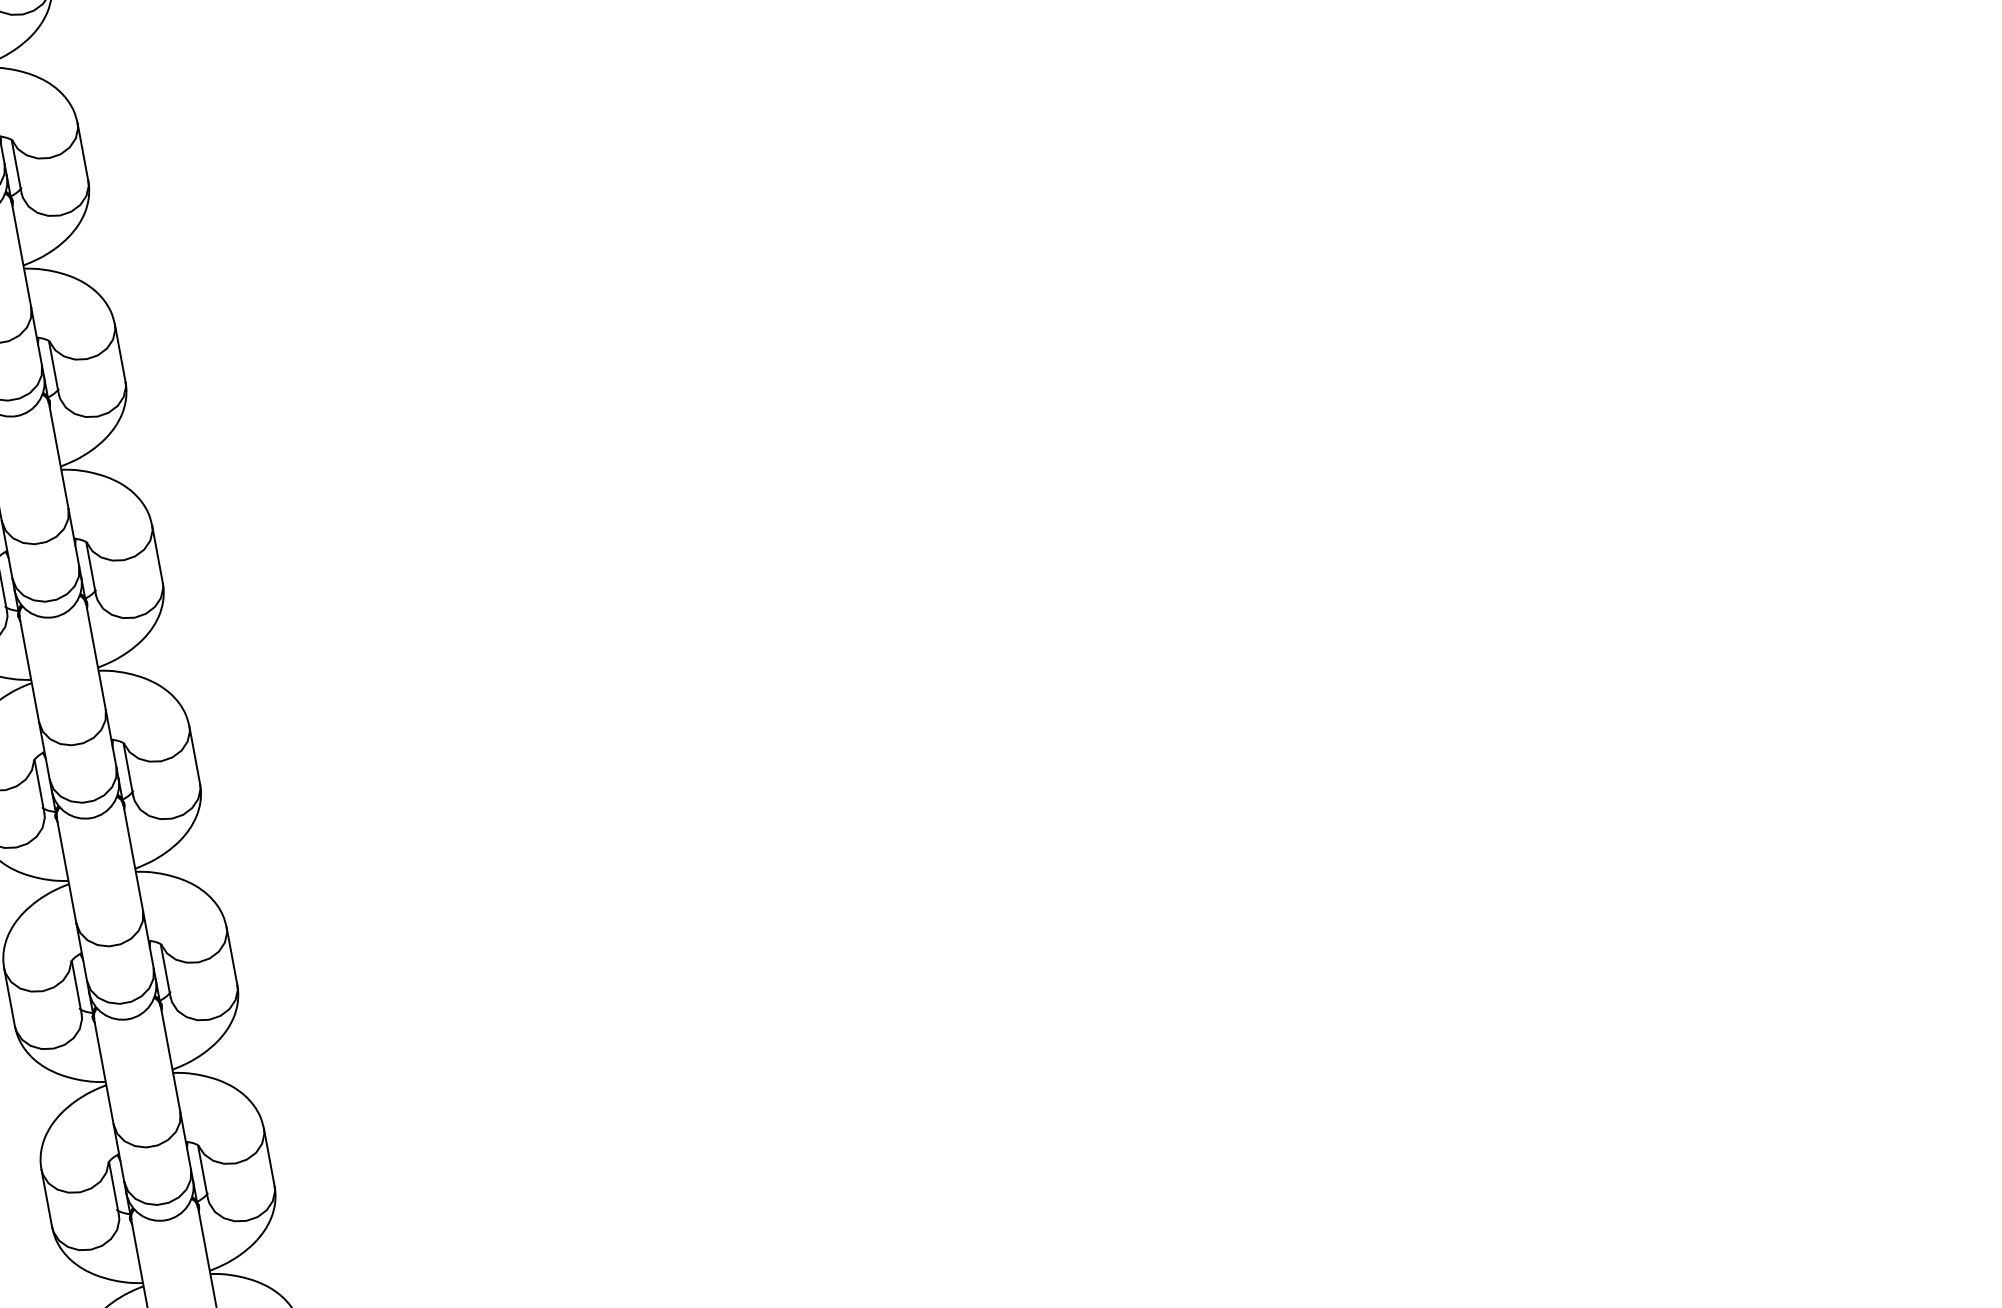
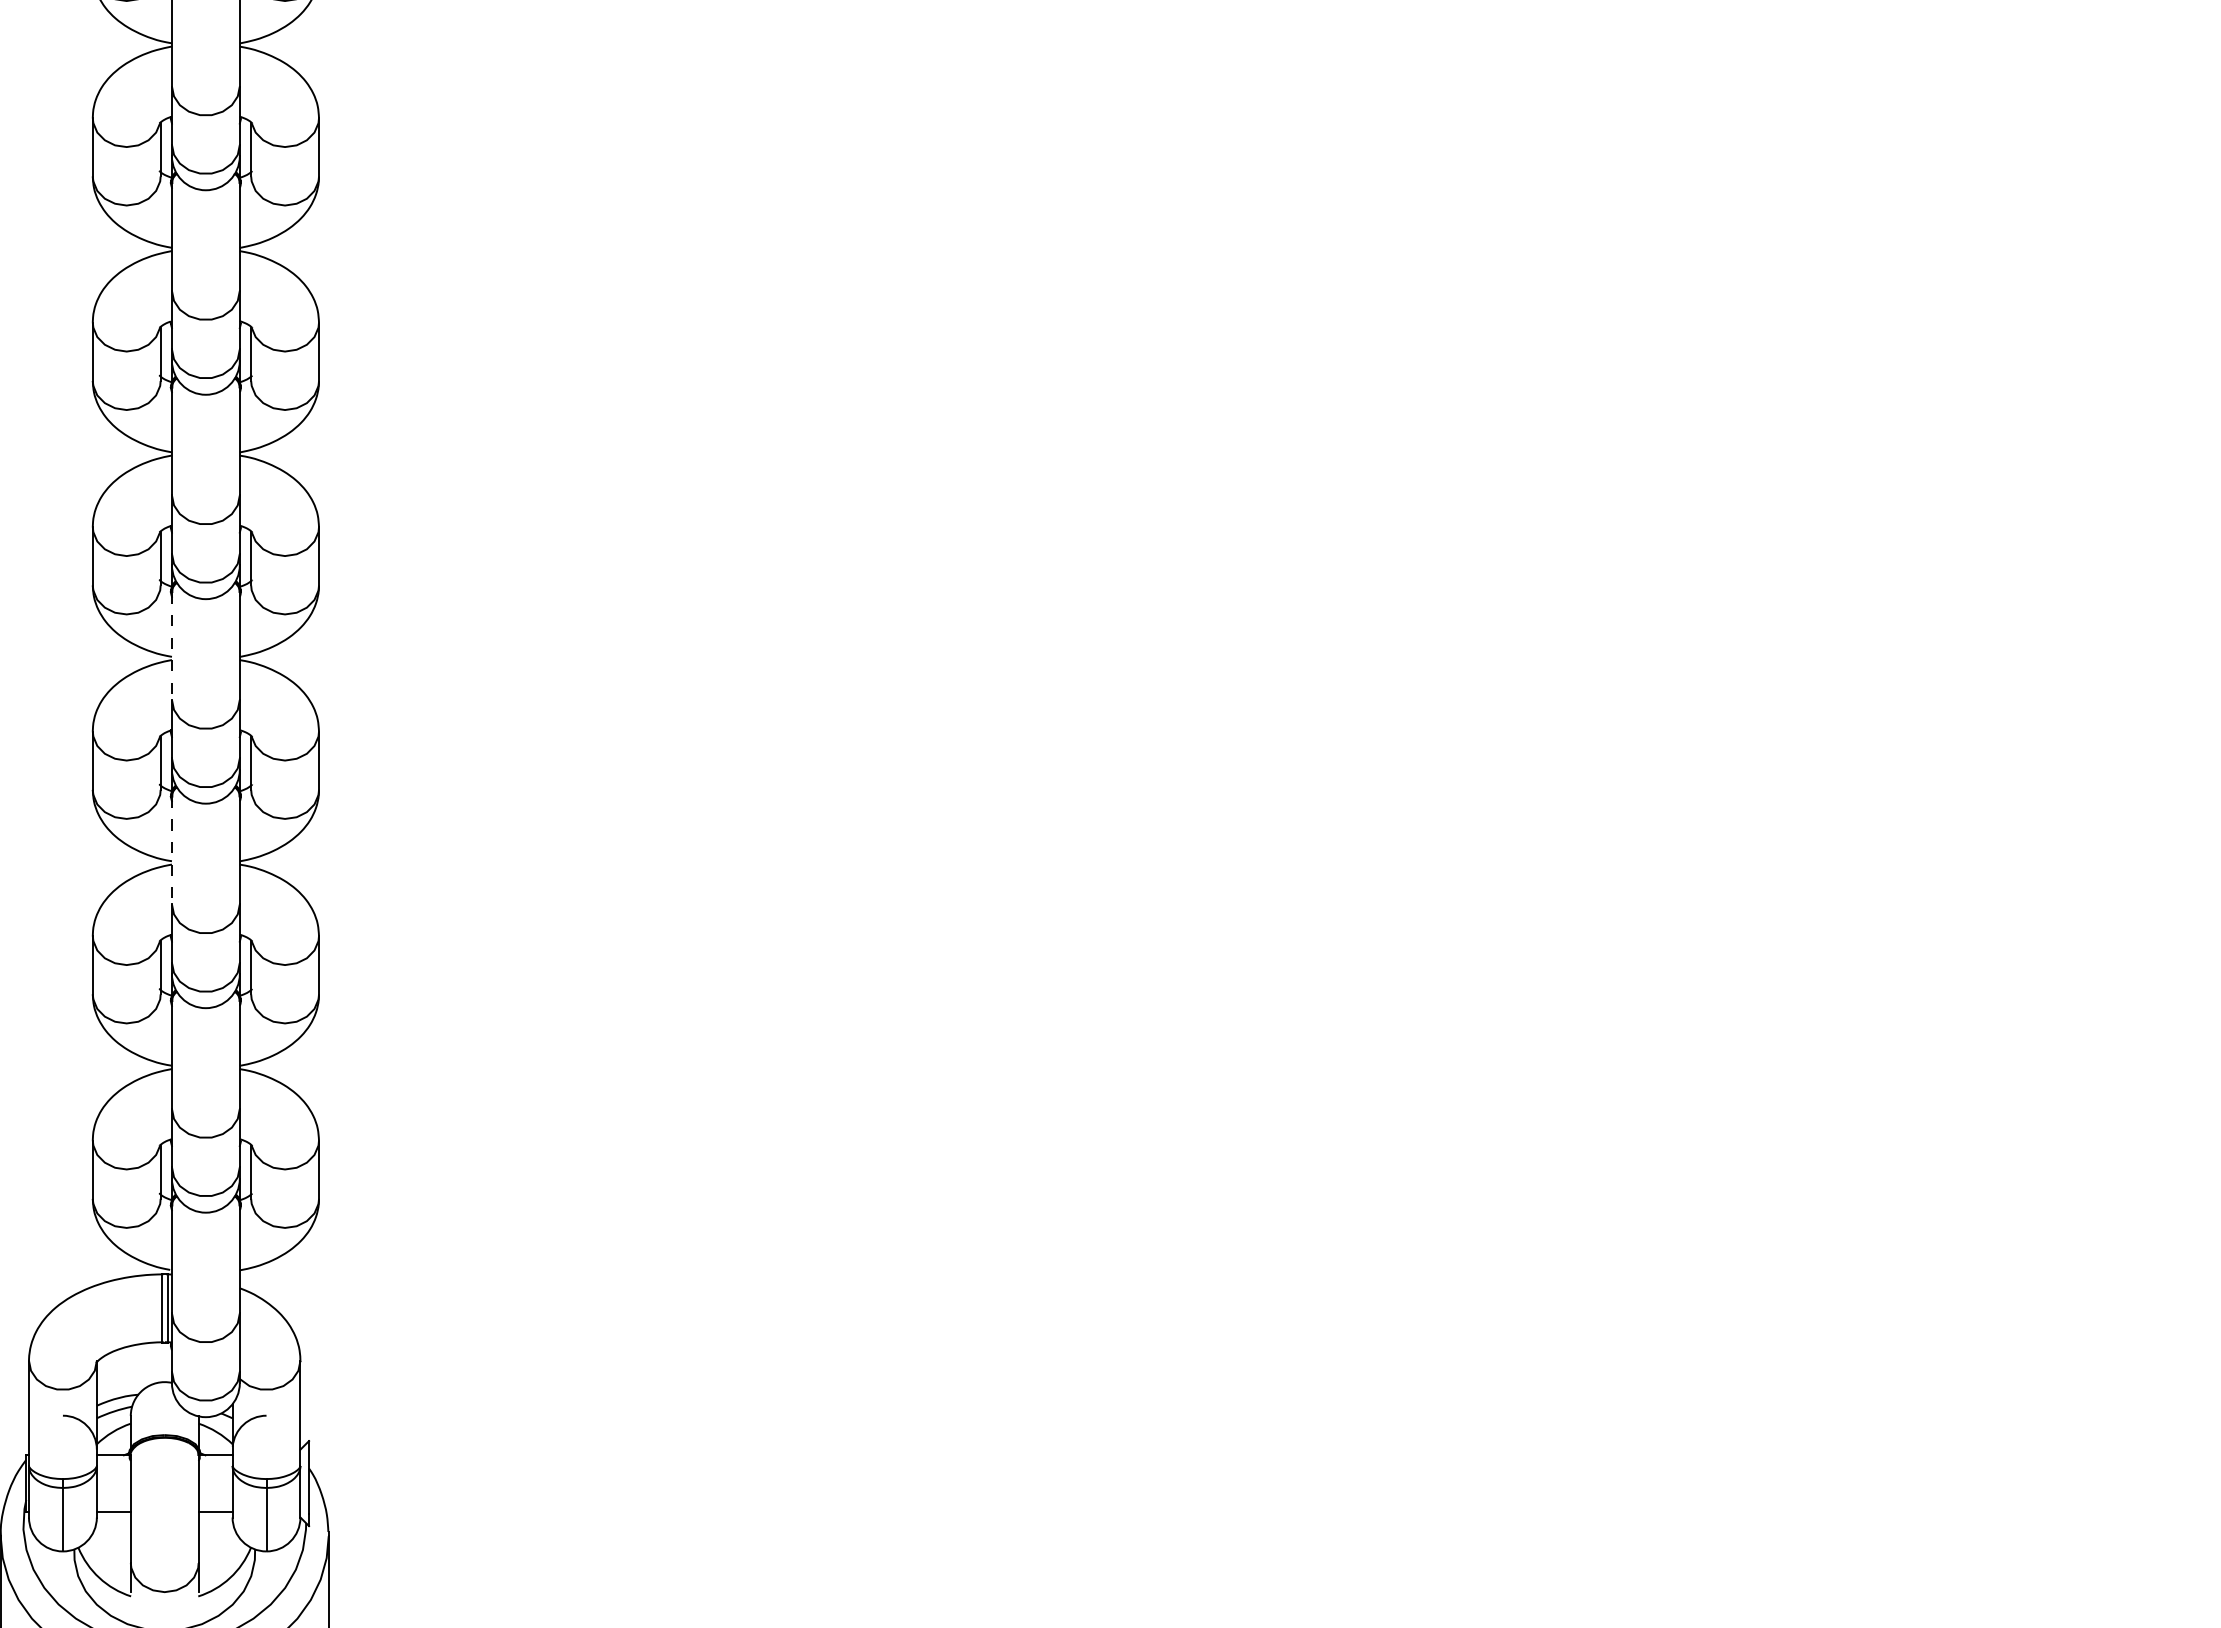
line: (66, 870) -> (171, 646), solid -> dashed
line: (103, 1071) -> (171, 850), solid -> dashed

